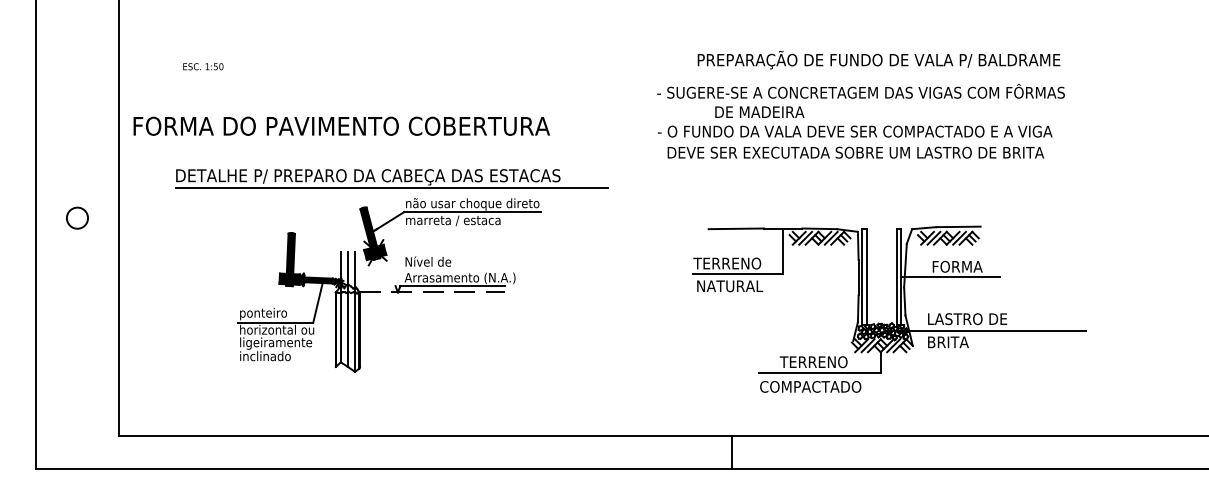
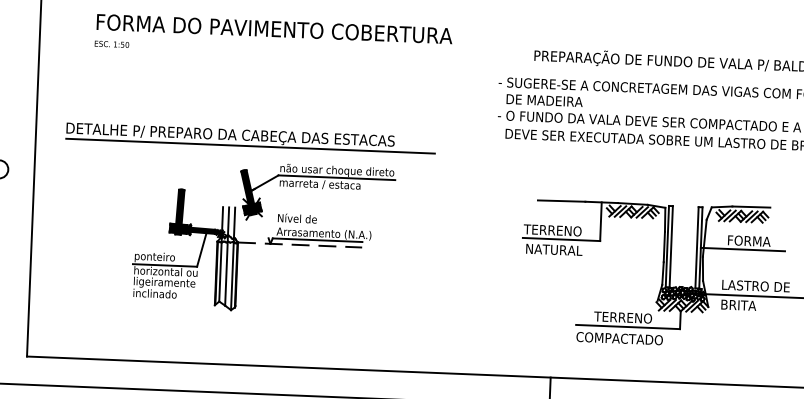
text: (759, 111) -> (544, 100), moved
text: (341, 125) -> (274, 28), moved
part: (391, 178) -> (250, 137), moved

